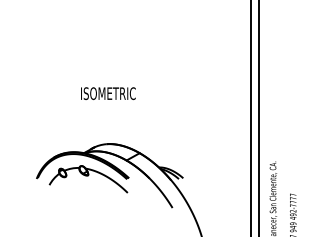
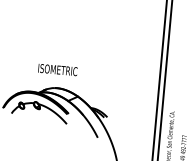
text: (108, 93) -> (57, 69), moved

